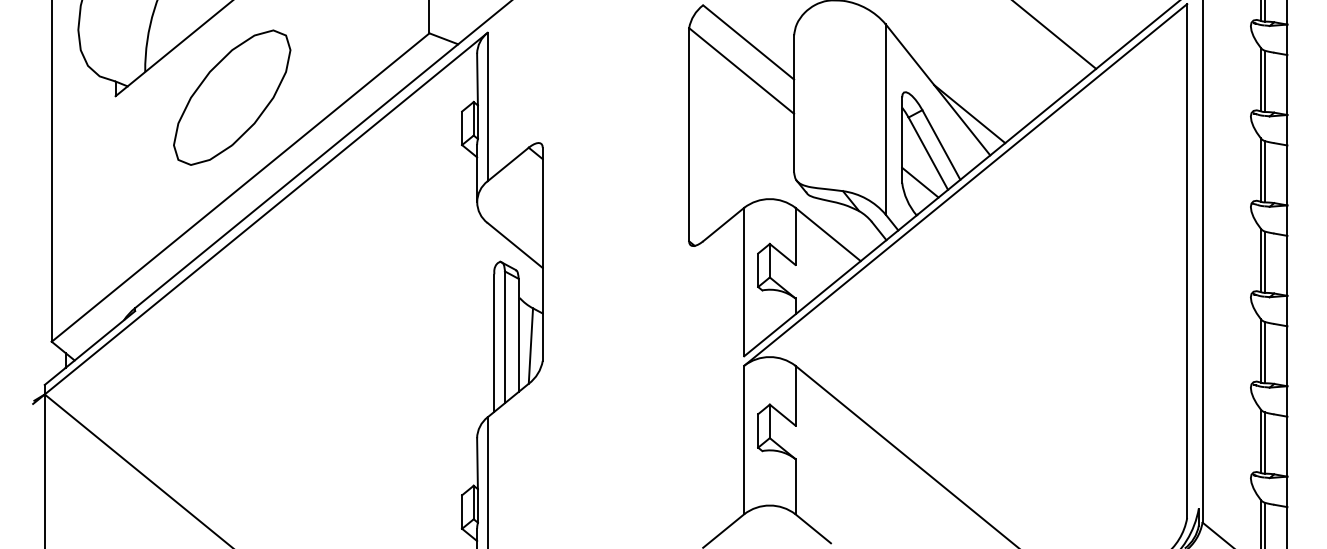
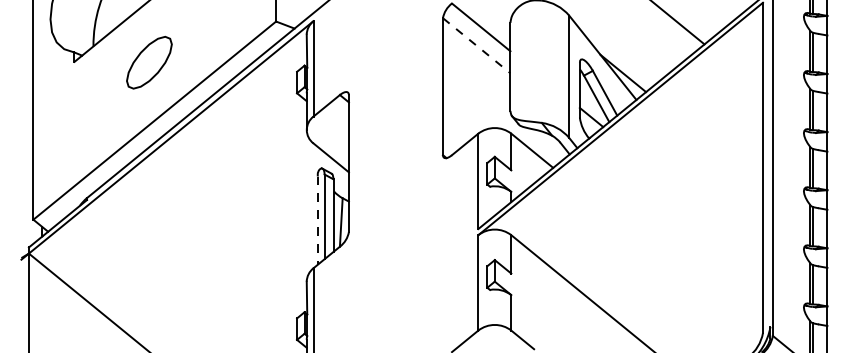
line: (741, 70) -> (476, 45), solid -> dashed
part: (232, 97) -> (149, 62), size x0.6
line: (493, 344) -> (317, 221), solid -> dashed

